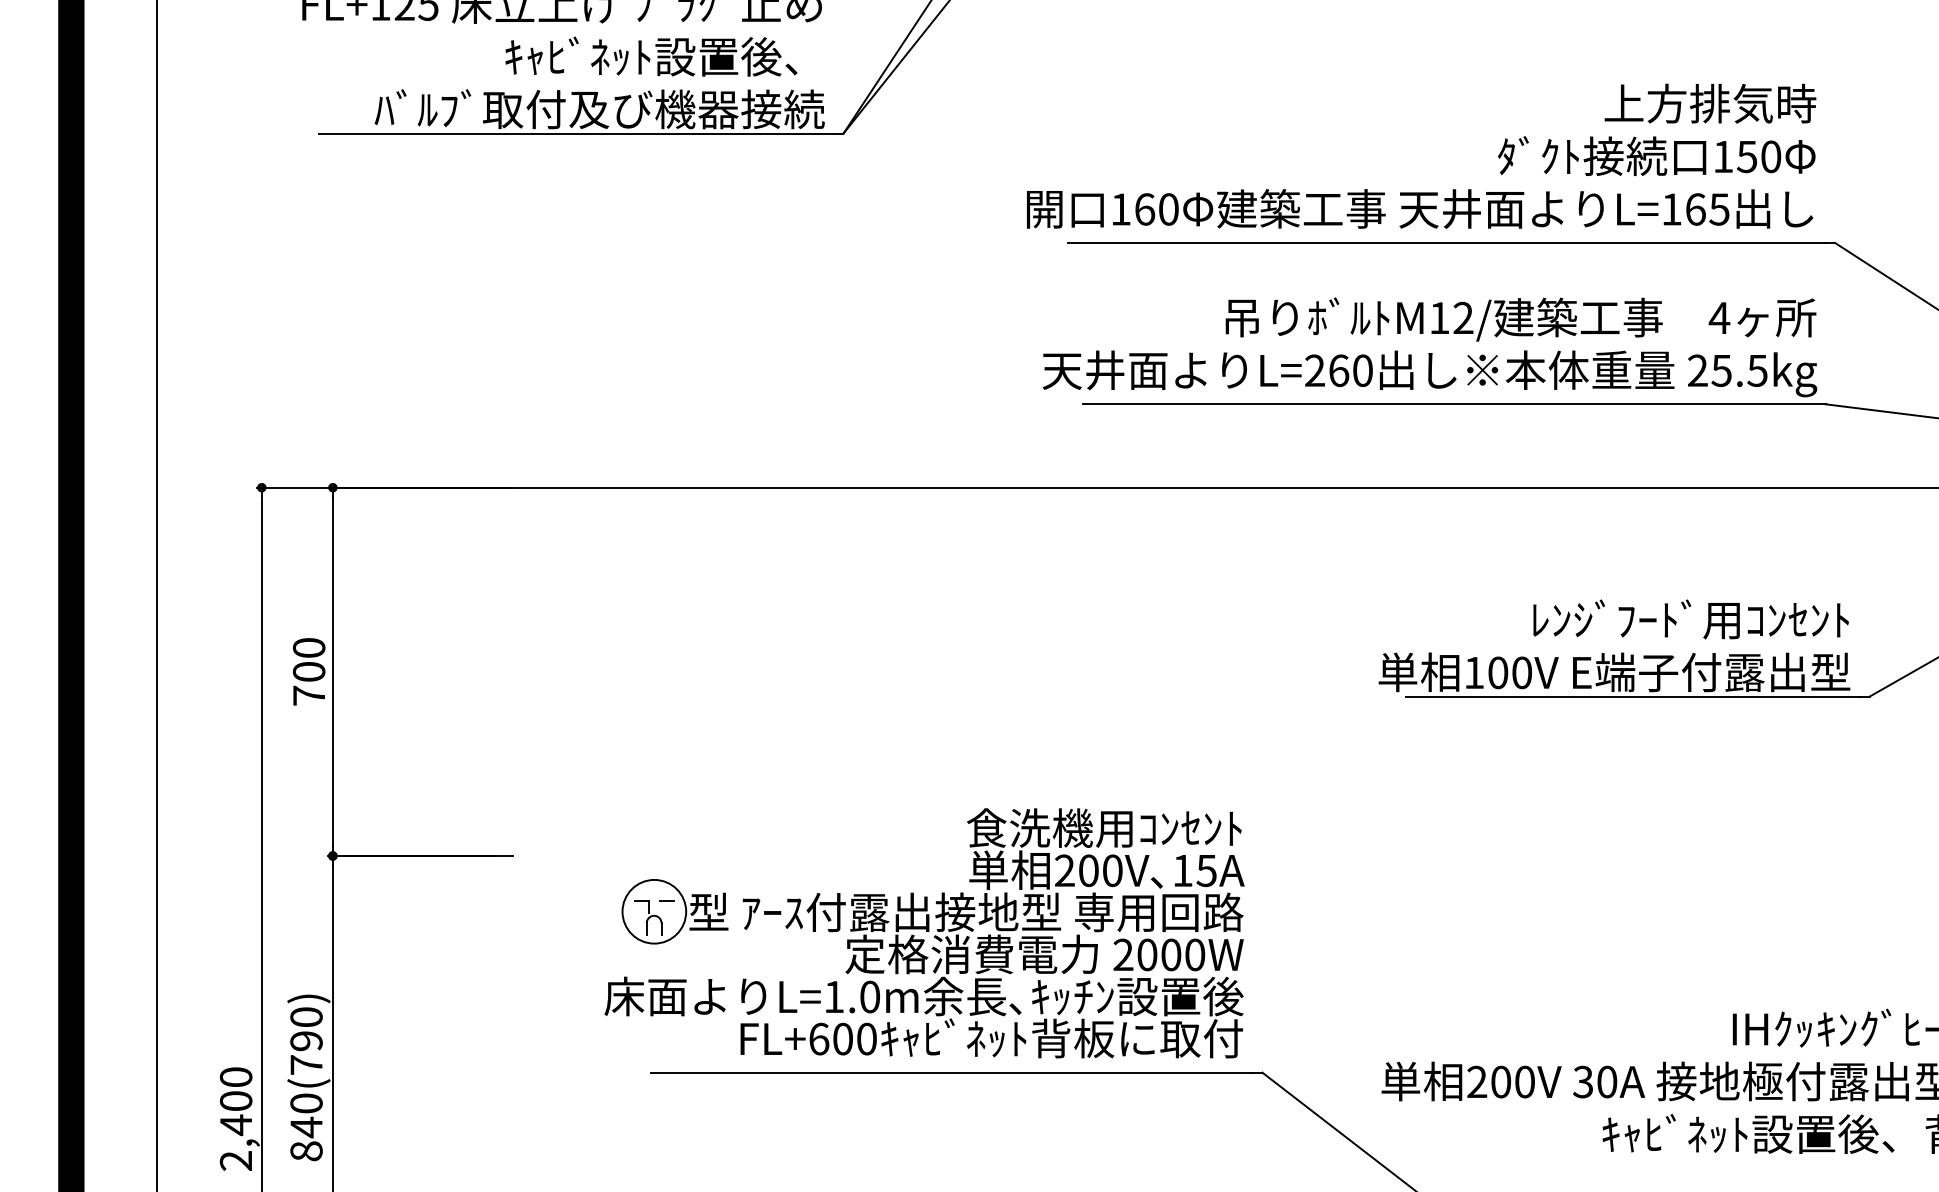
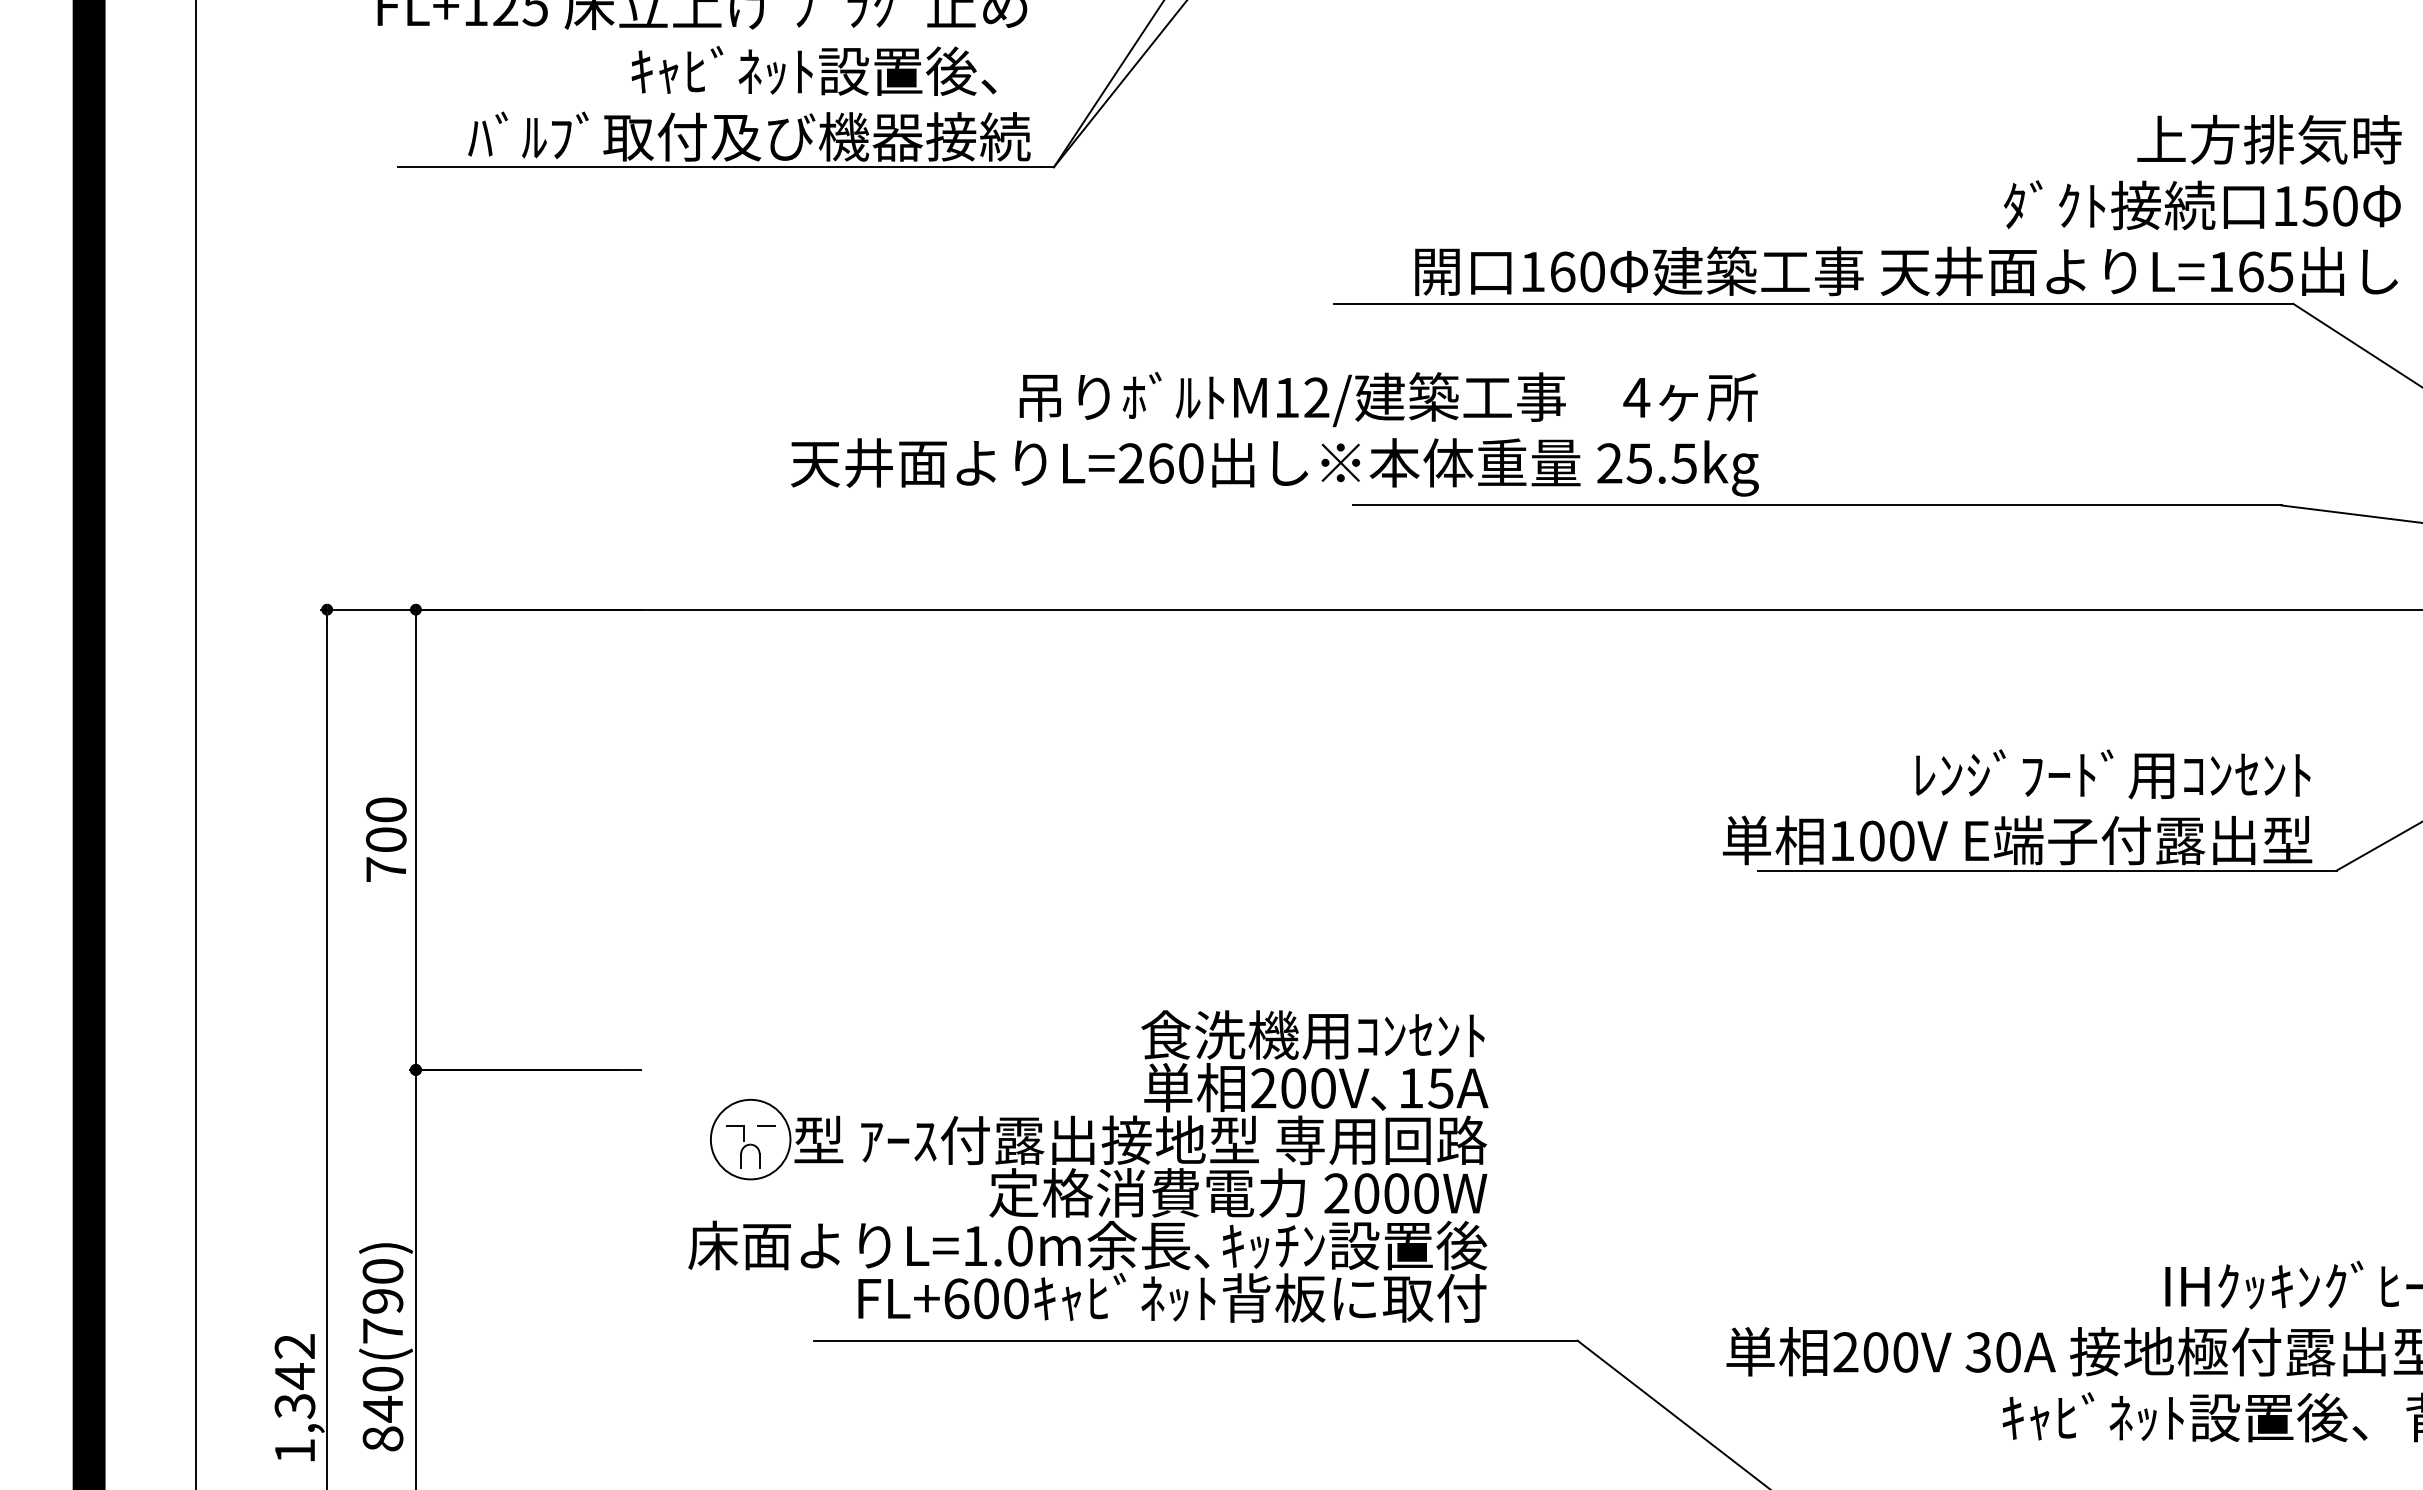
text: (1421, 156) -> (1908, 205), moved
text: (1429, 346) -> (1274, 433), moved
part: (924, 933) -> (1088, 1166), moved
text: (235, 1118) -> (294, 1398), 2,400 -> 1,342

